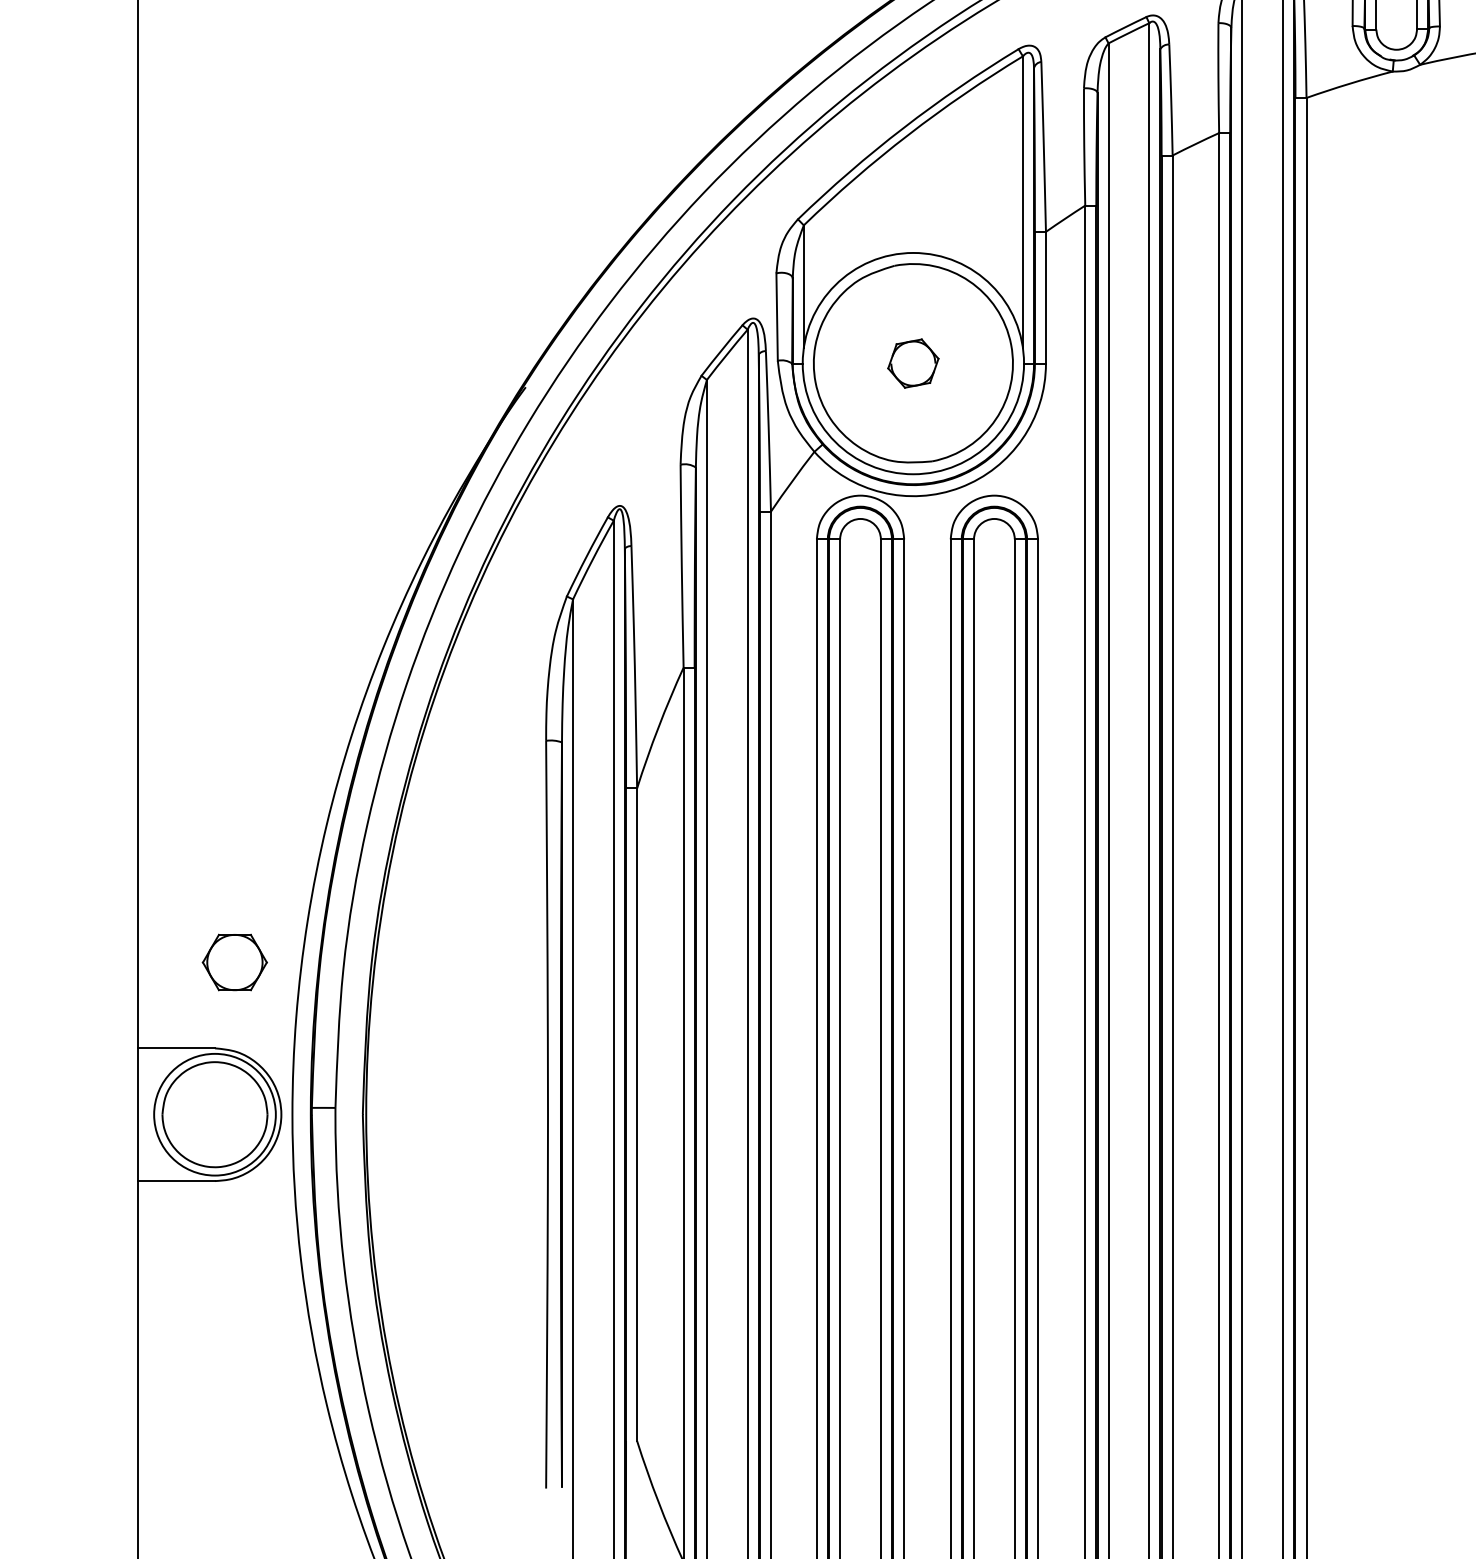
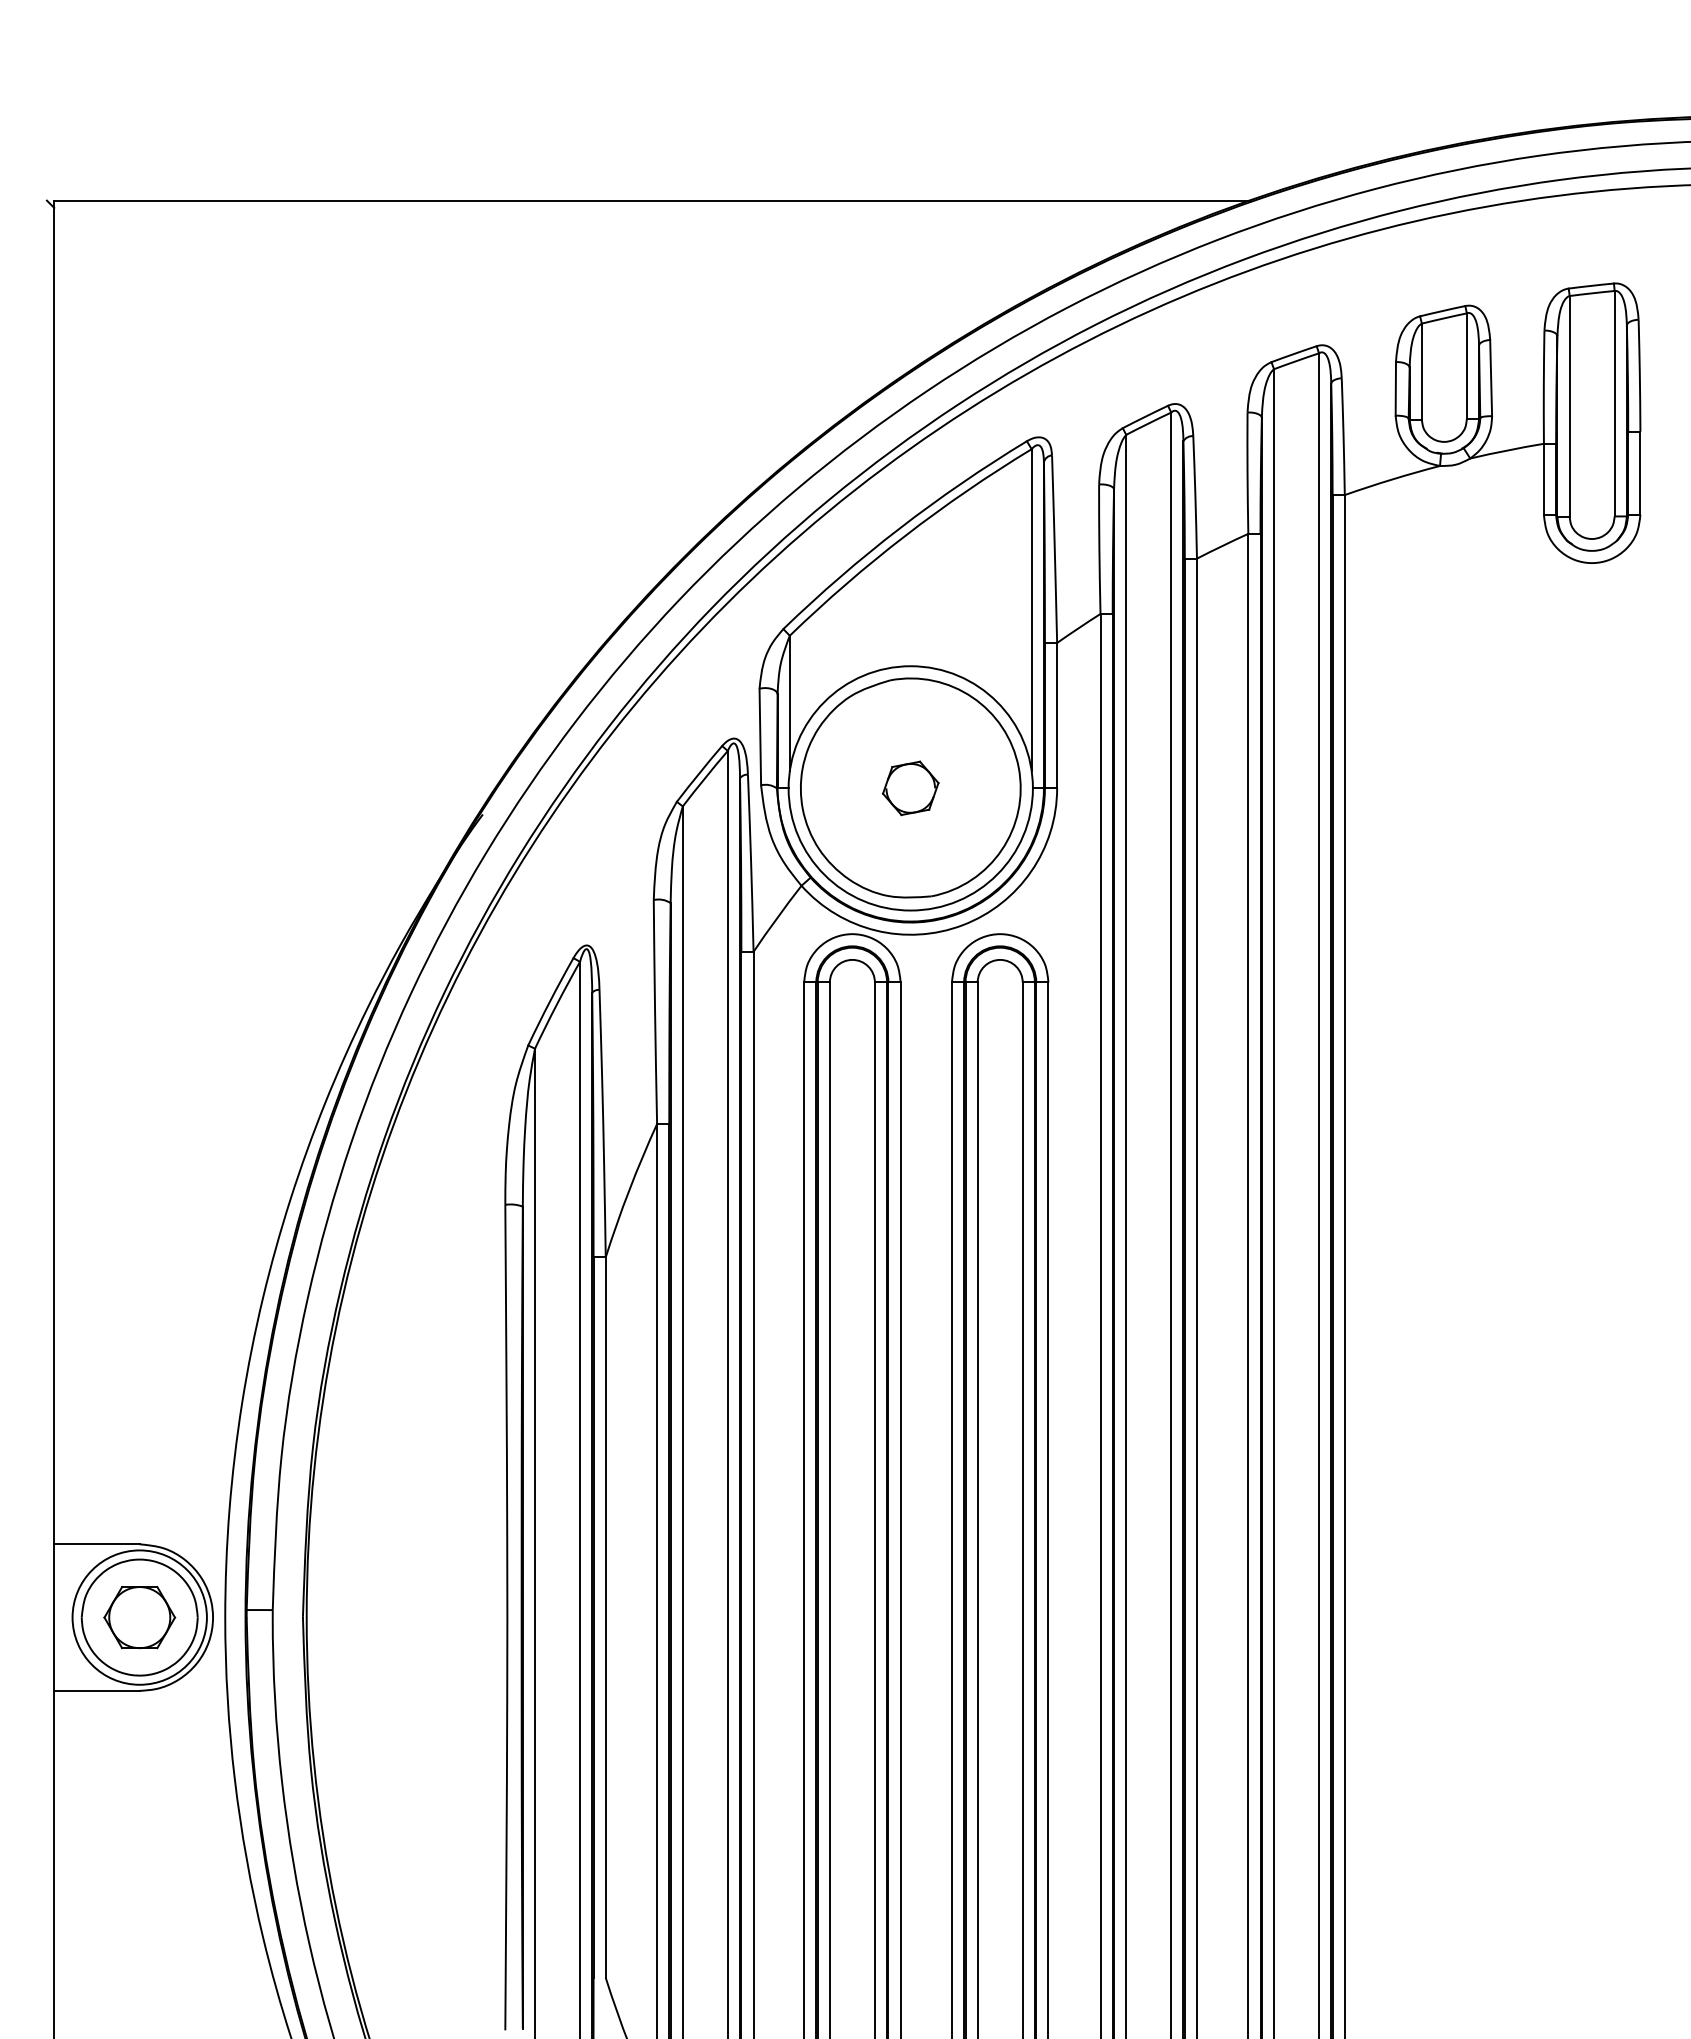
part: (234, 962) -> (139, 1617), moved

